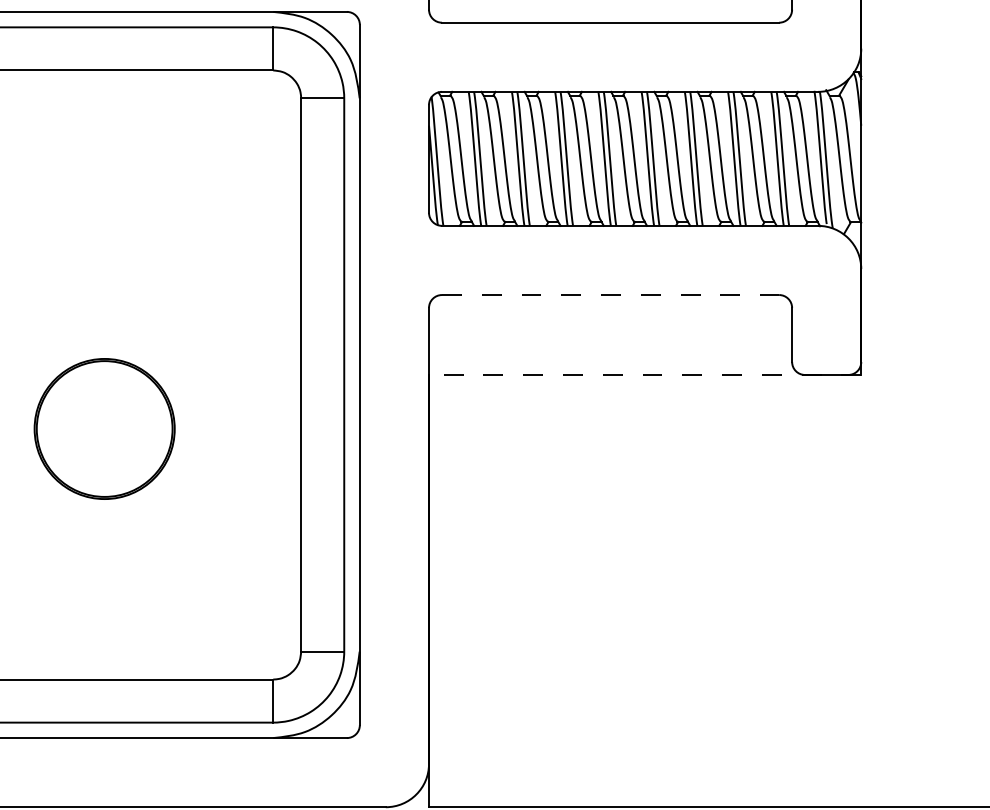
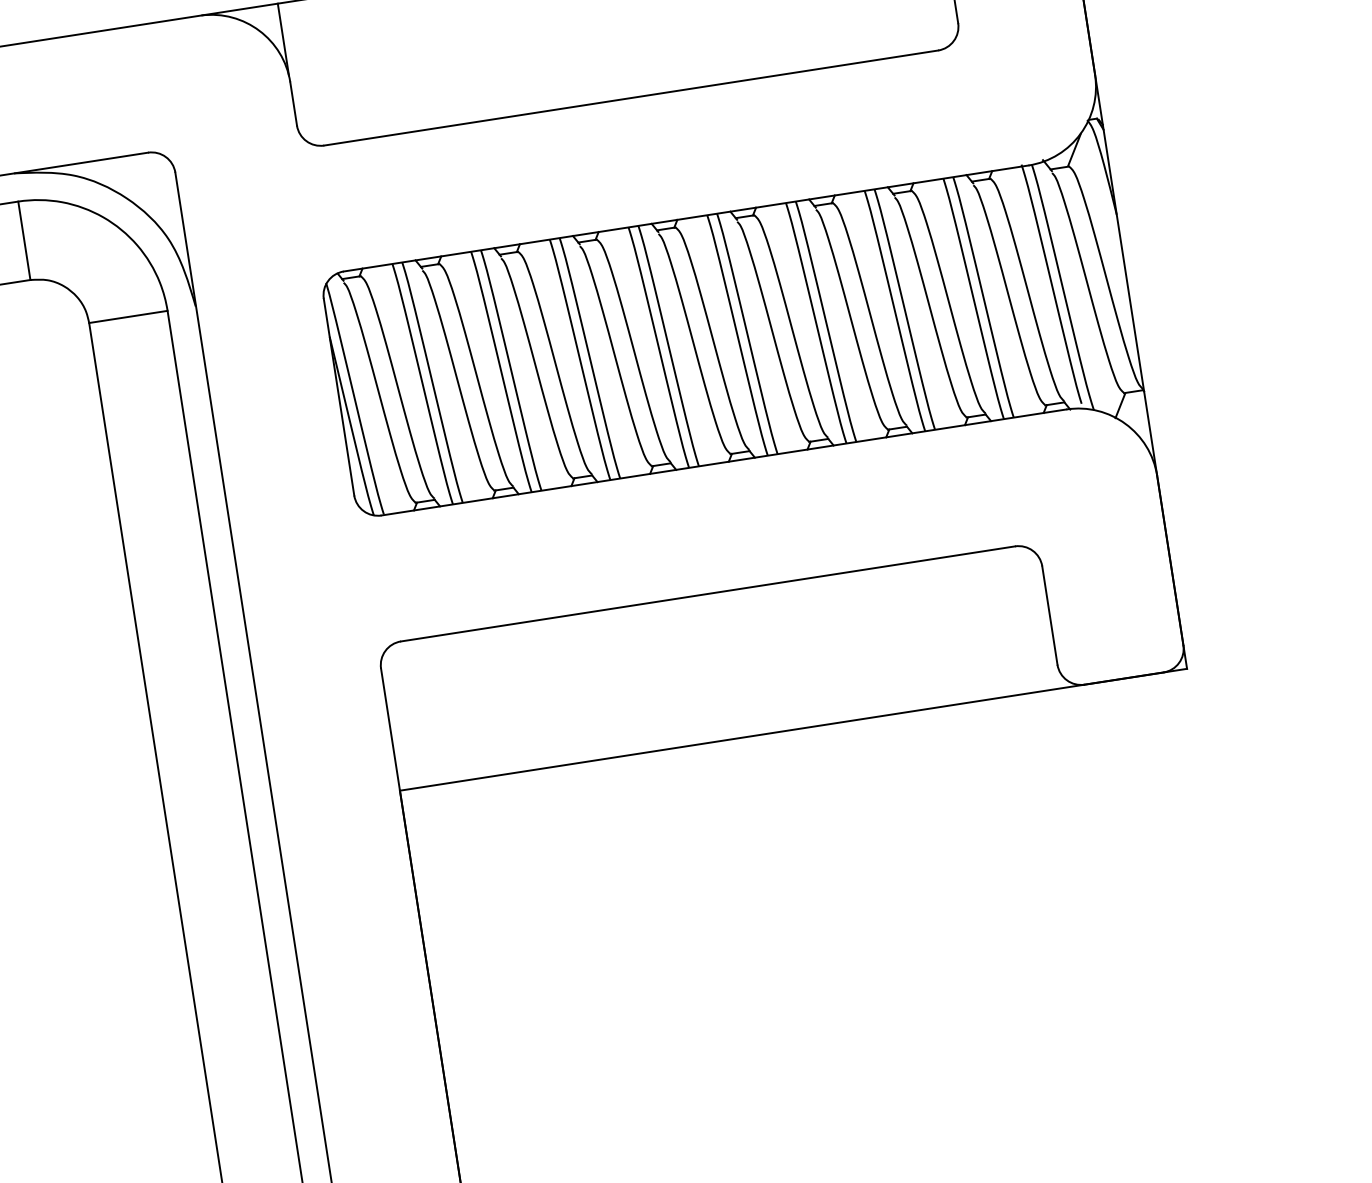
line: (610, 295) -> (708, 594), dashed -> solid
line: (644, 374) -> (792, 729), dashed -> solid

